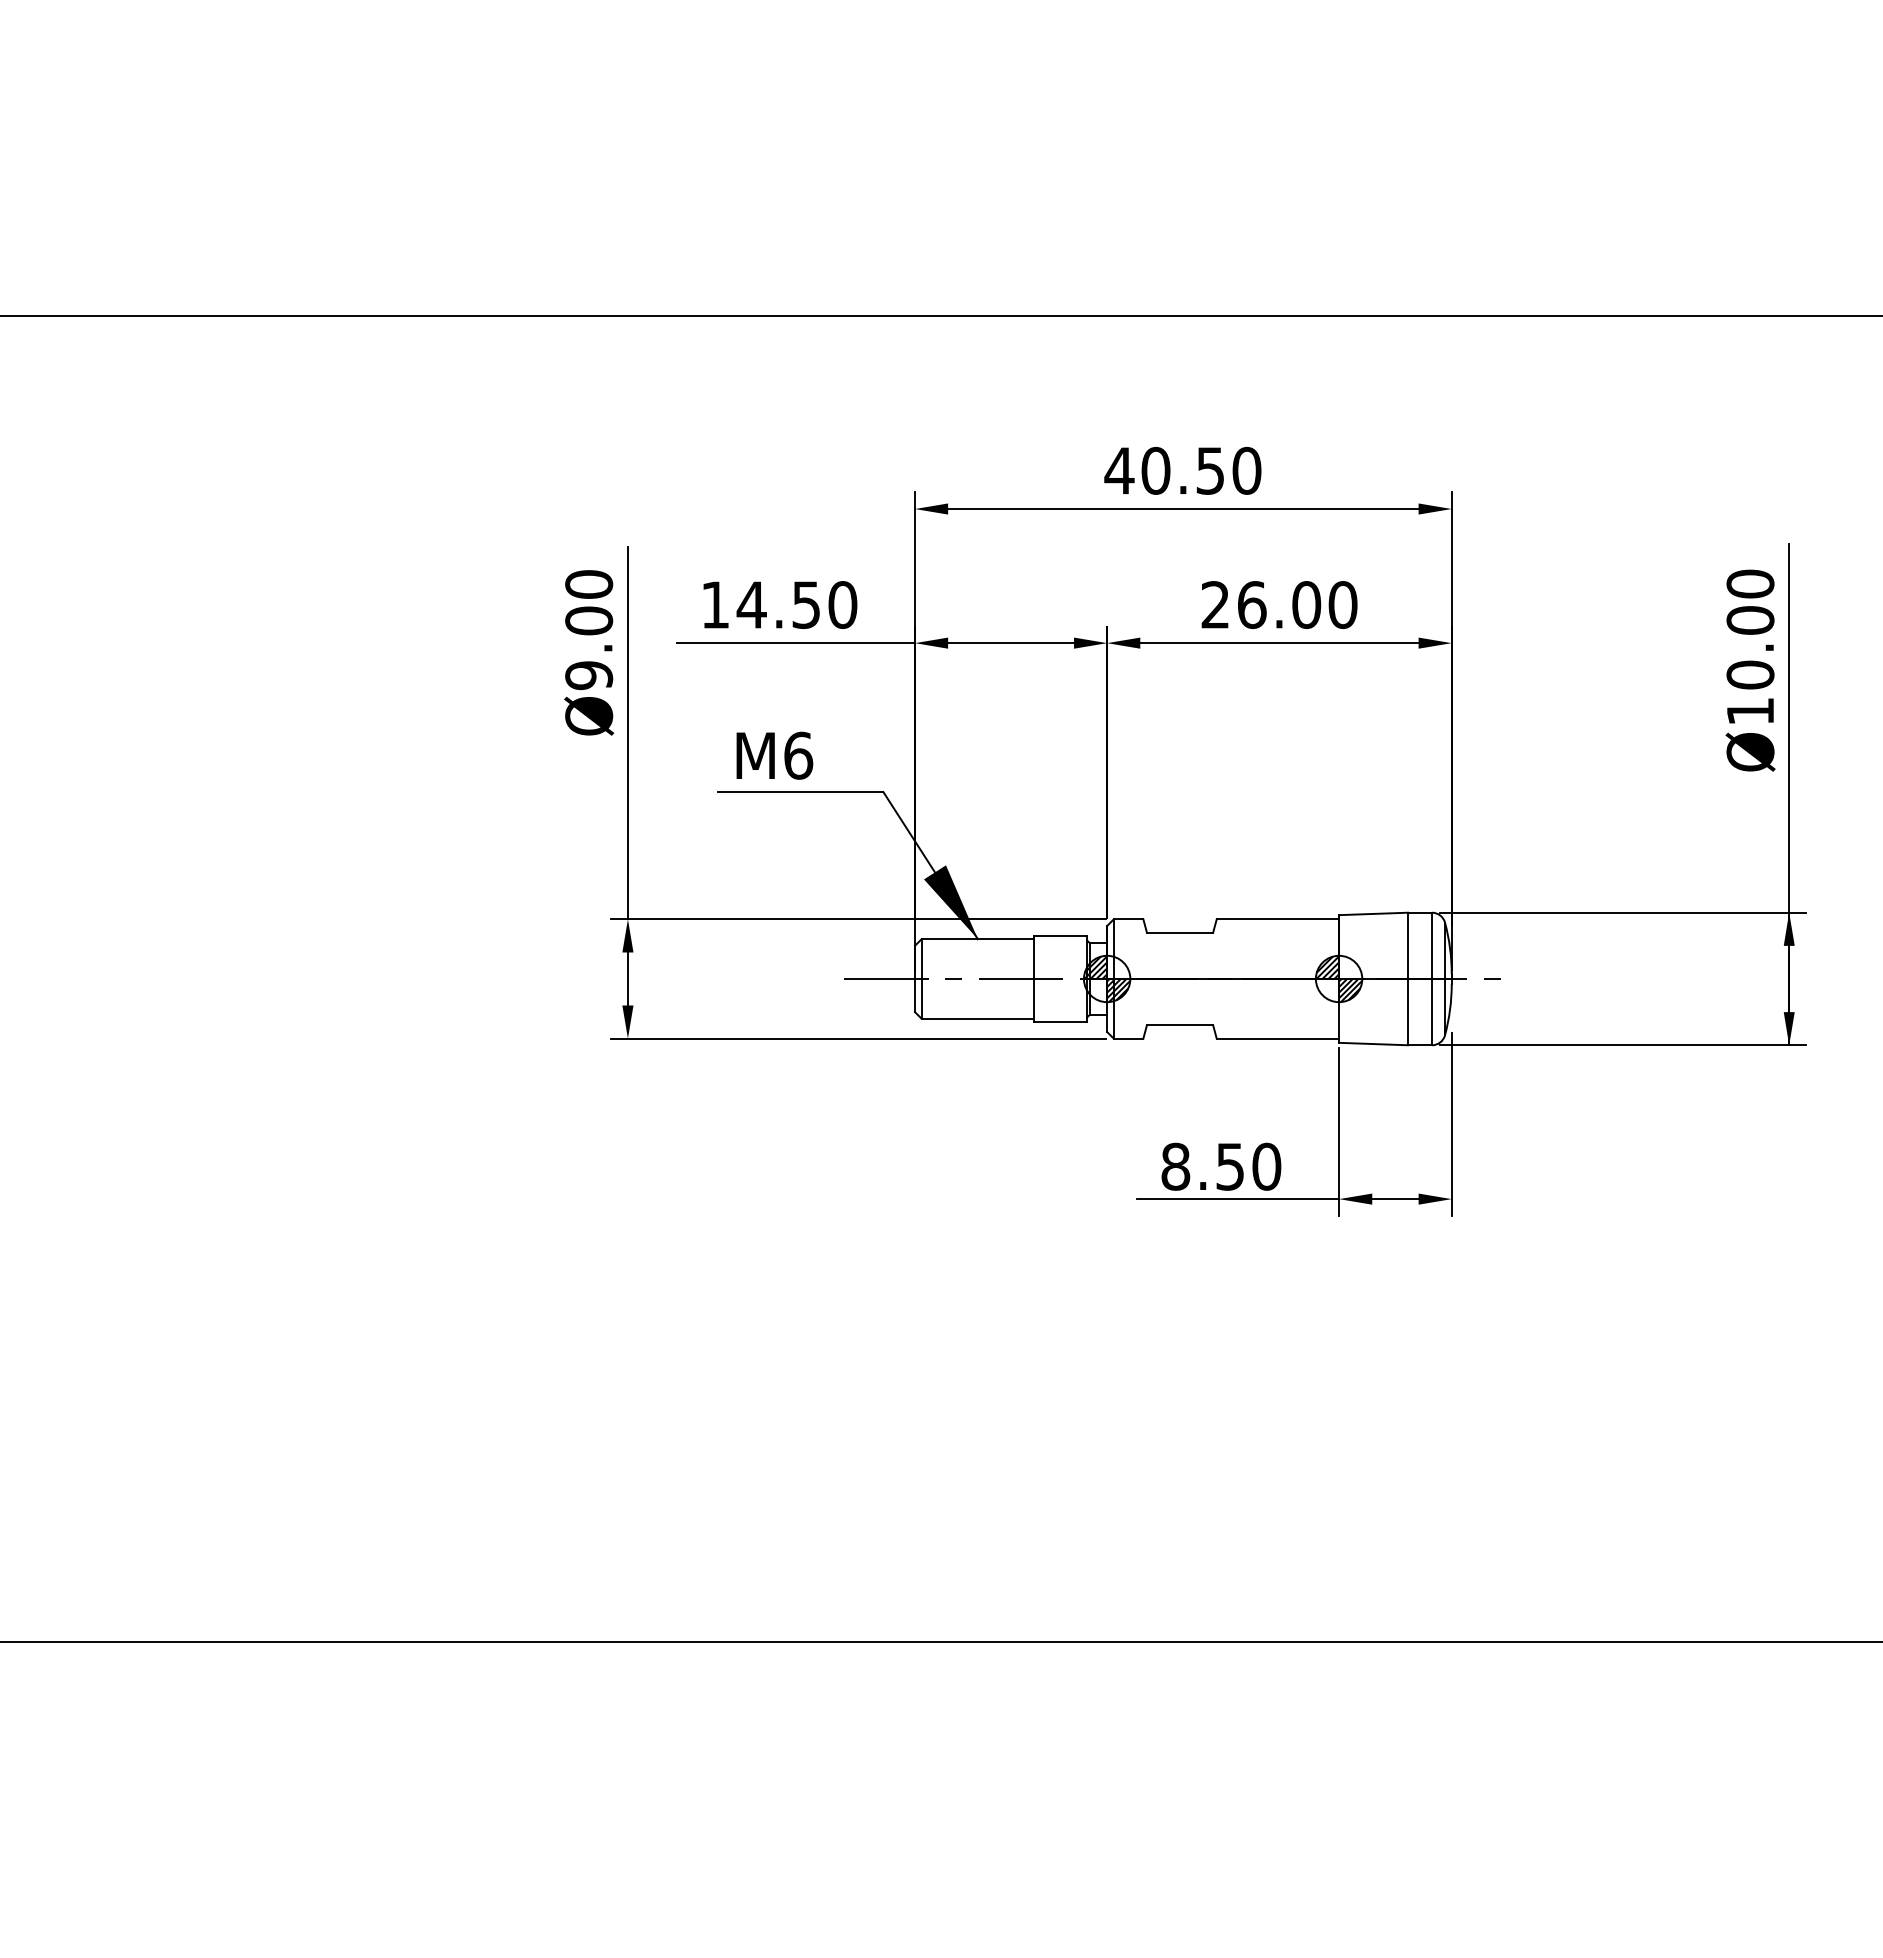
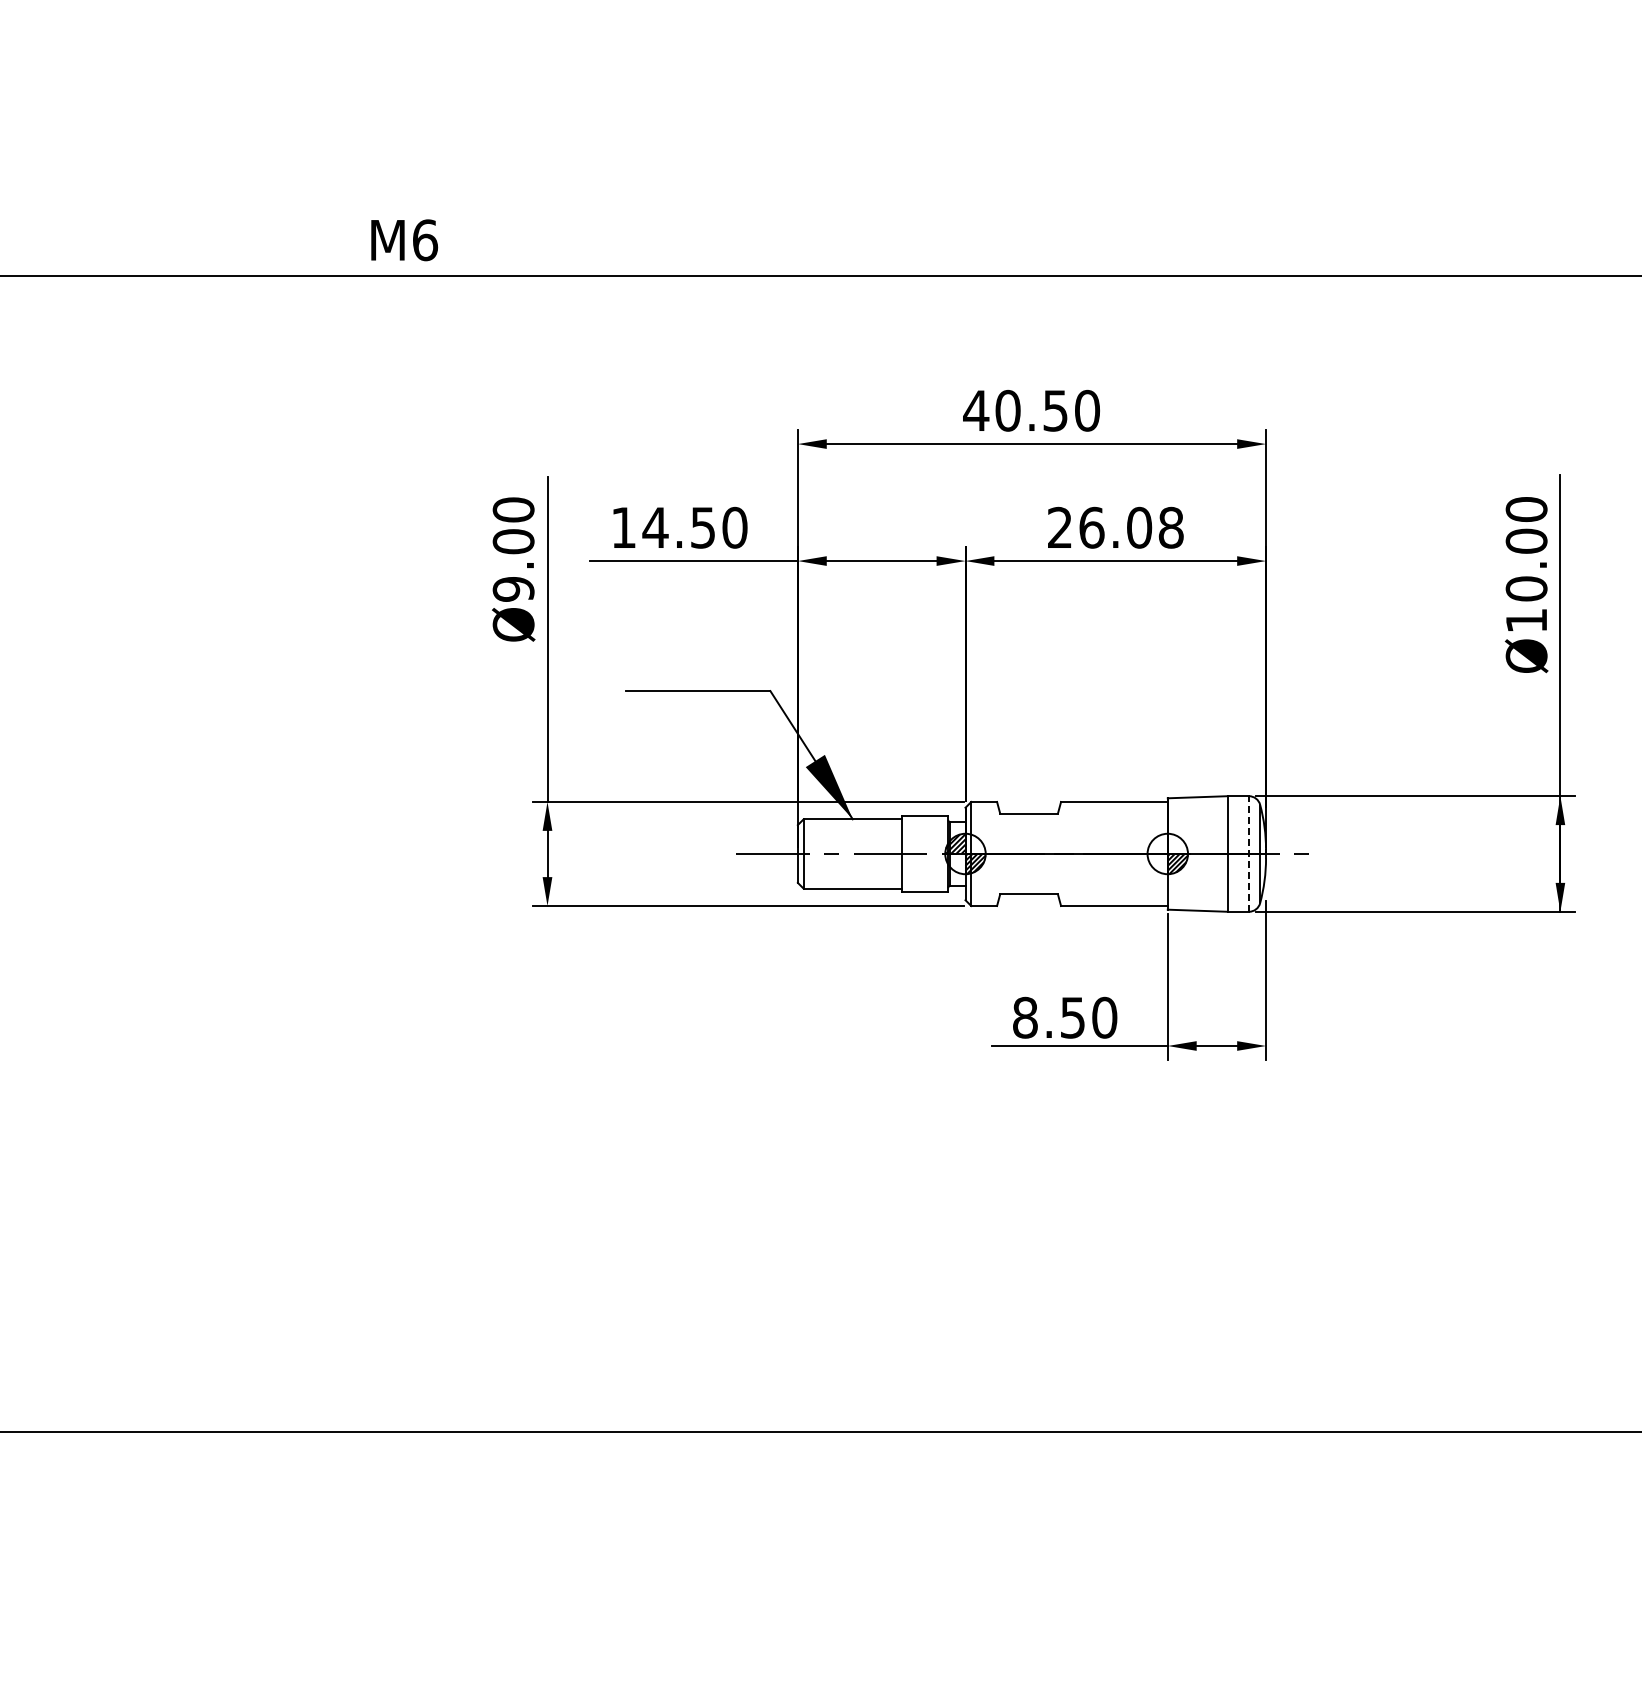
text: (1342, 604) -> (1170, 527), 26.00 -> 26.08
text: (774, 756) -> (404, 240), moved
hatch: (1327, 968) -> (1157, 844), removed
line: (1431, 979) -> (1248, 854), solid -> dashed

